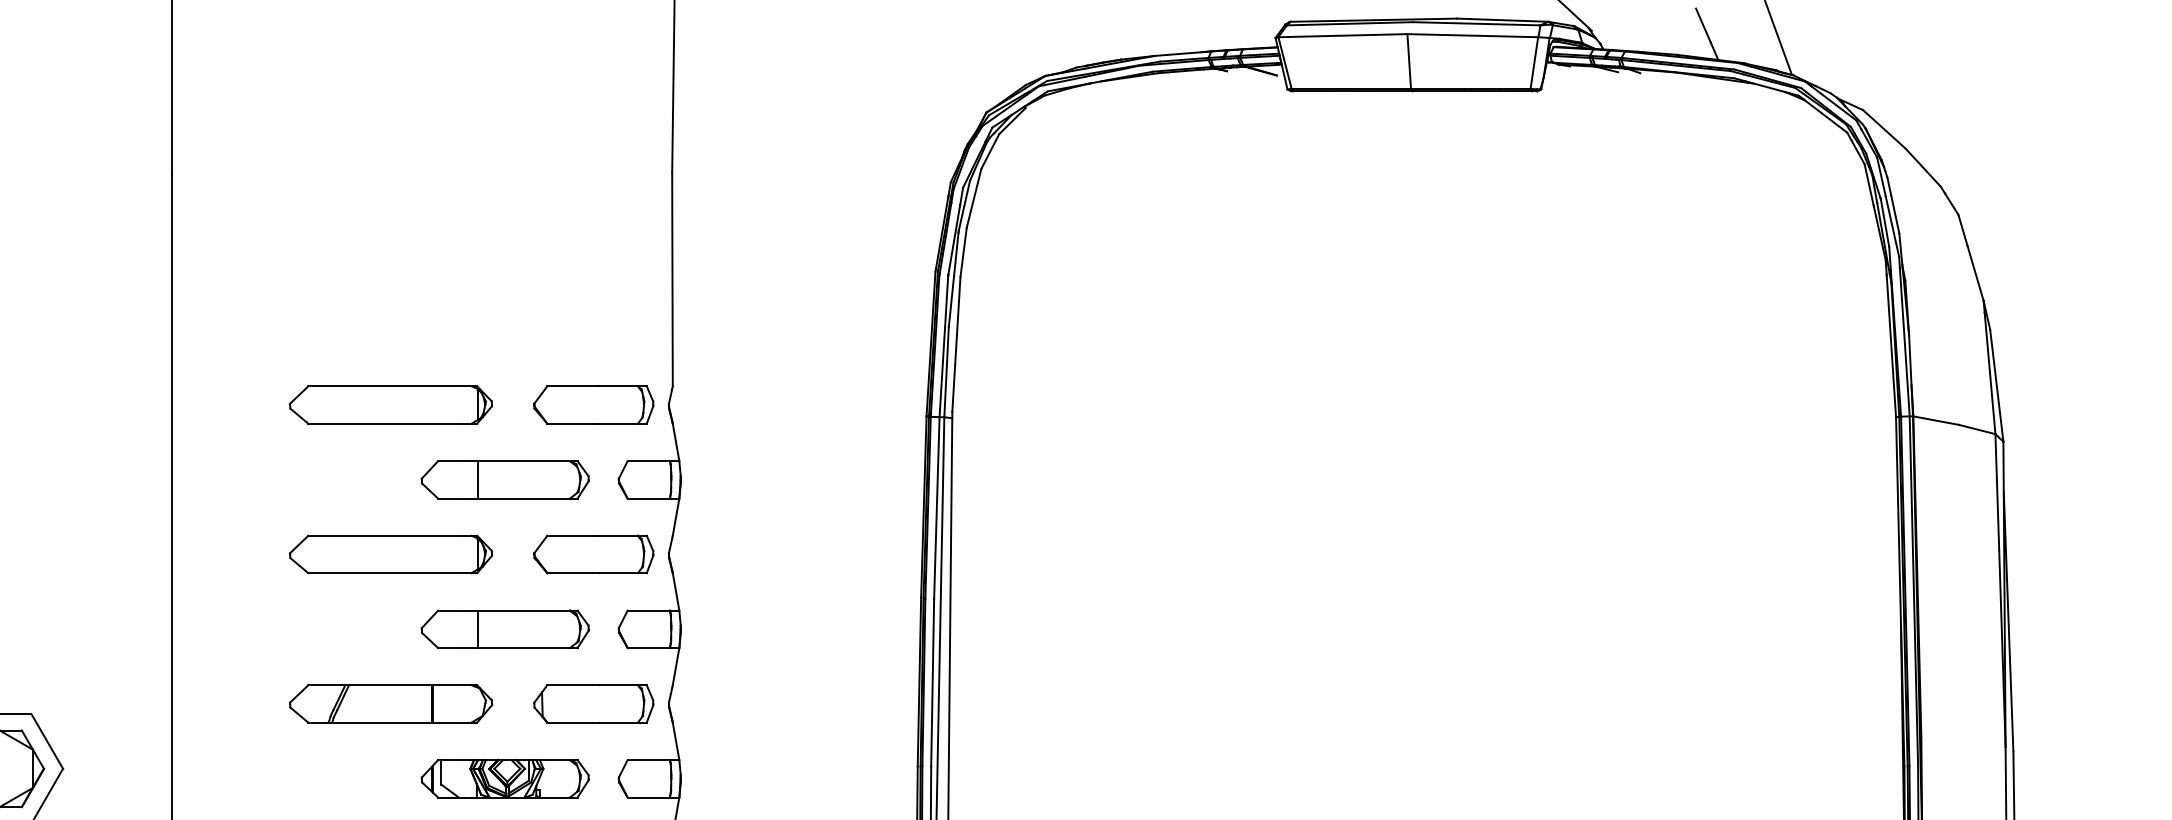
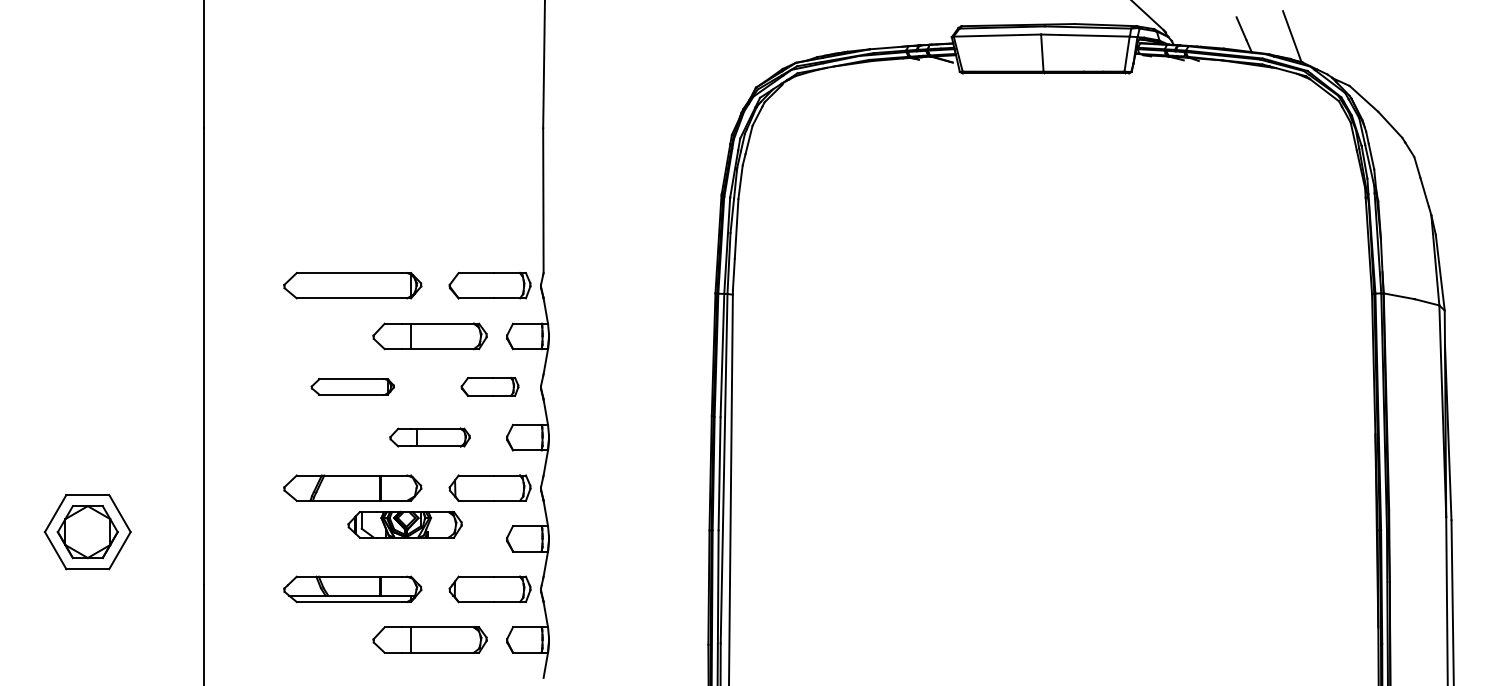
part: (390, 553) -> (352, 386), size x0.6
part: (592, 553) -> (489, 386), size x0.7
part: (504, 629) -> (429, 437), size x0.7
part: (504, 778) -> (404, 524), moved

